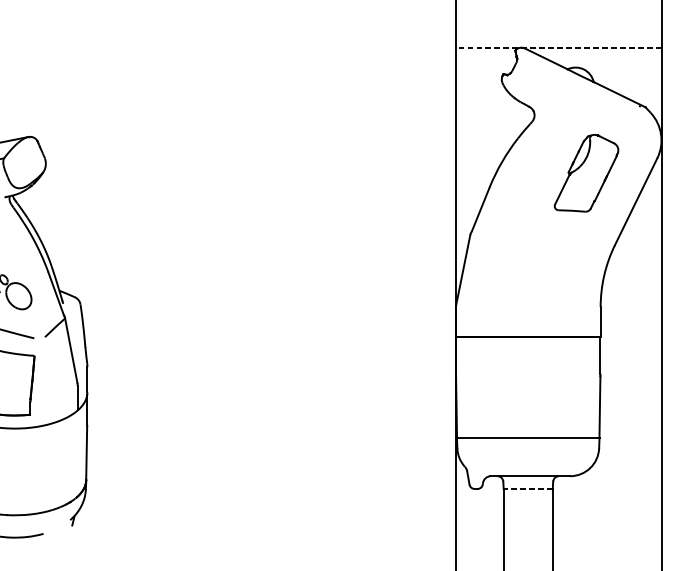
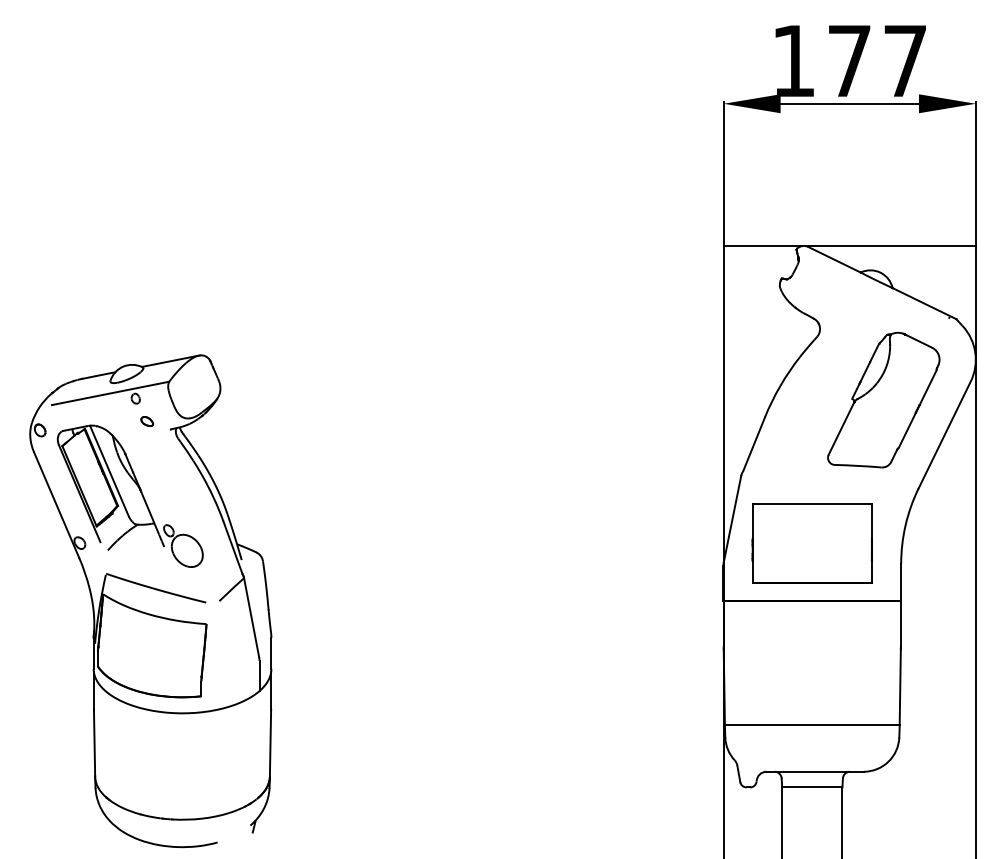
line: (558, 47) -> (849, 245), dashed -> solid
part: (586, 172) -> (883, 399), size x1.43
part: (527, 290) -> (811, 543), added
line: (527, 489) -> (811, 787), dashed -> solid

